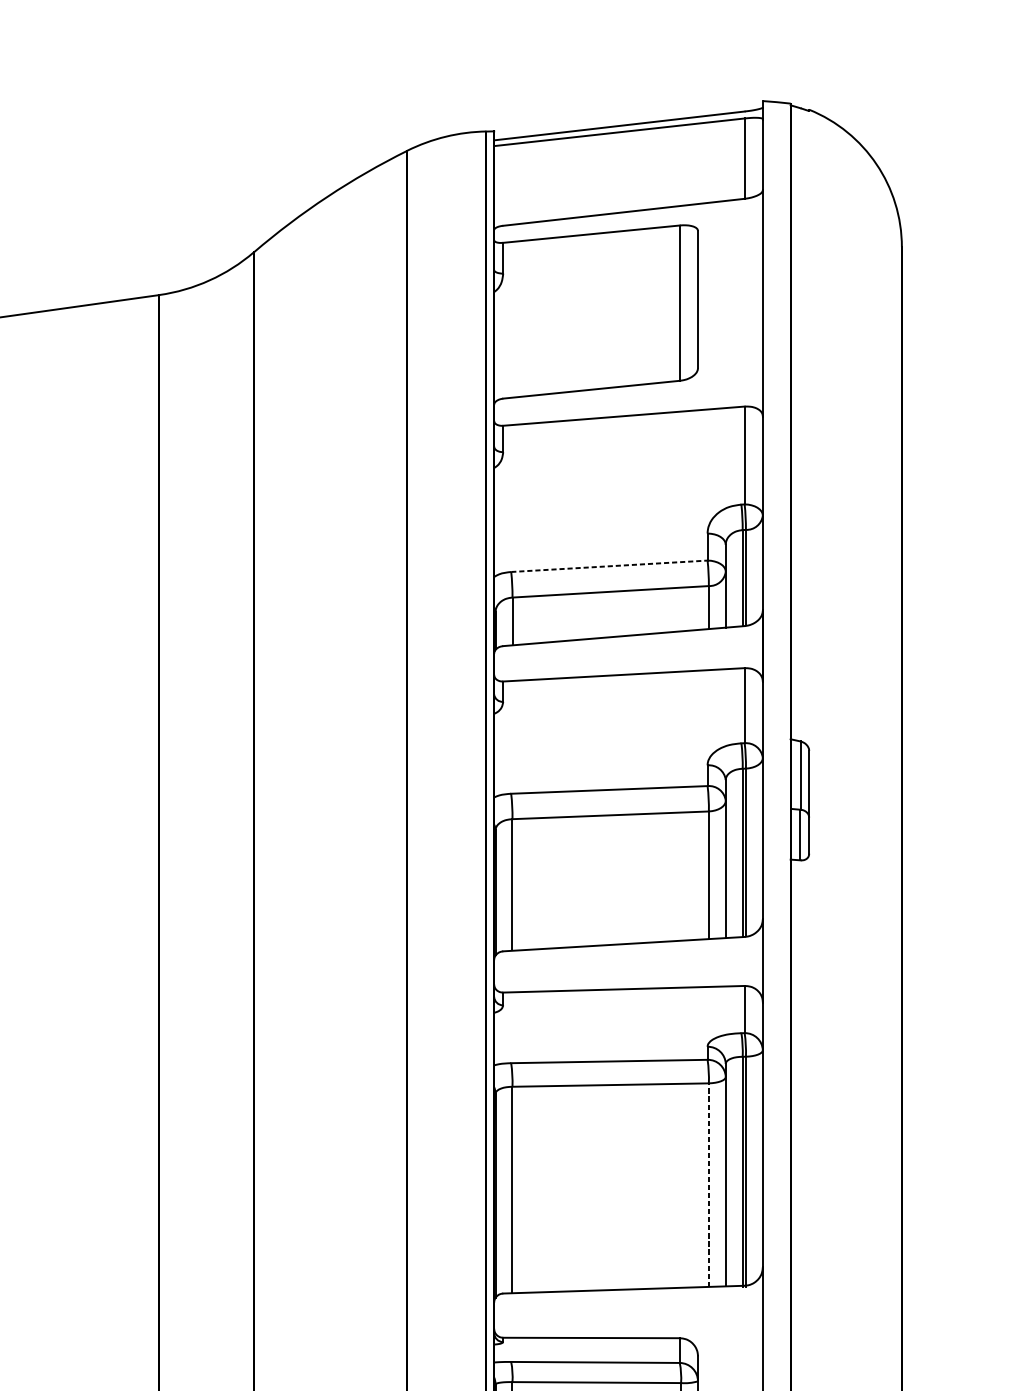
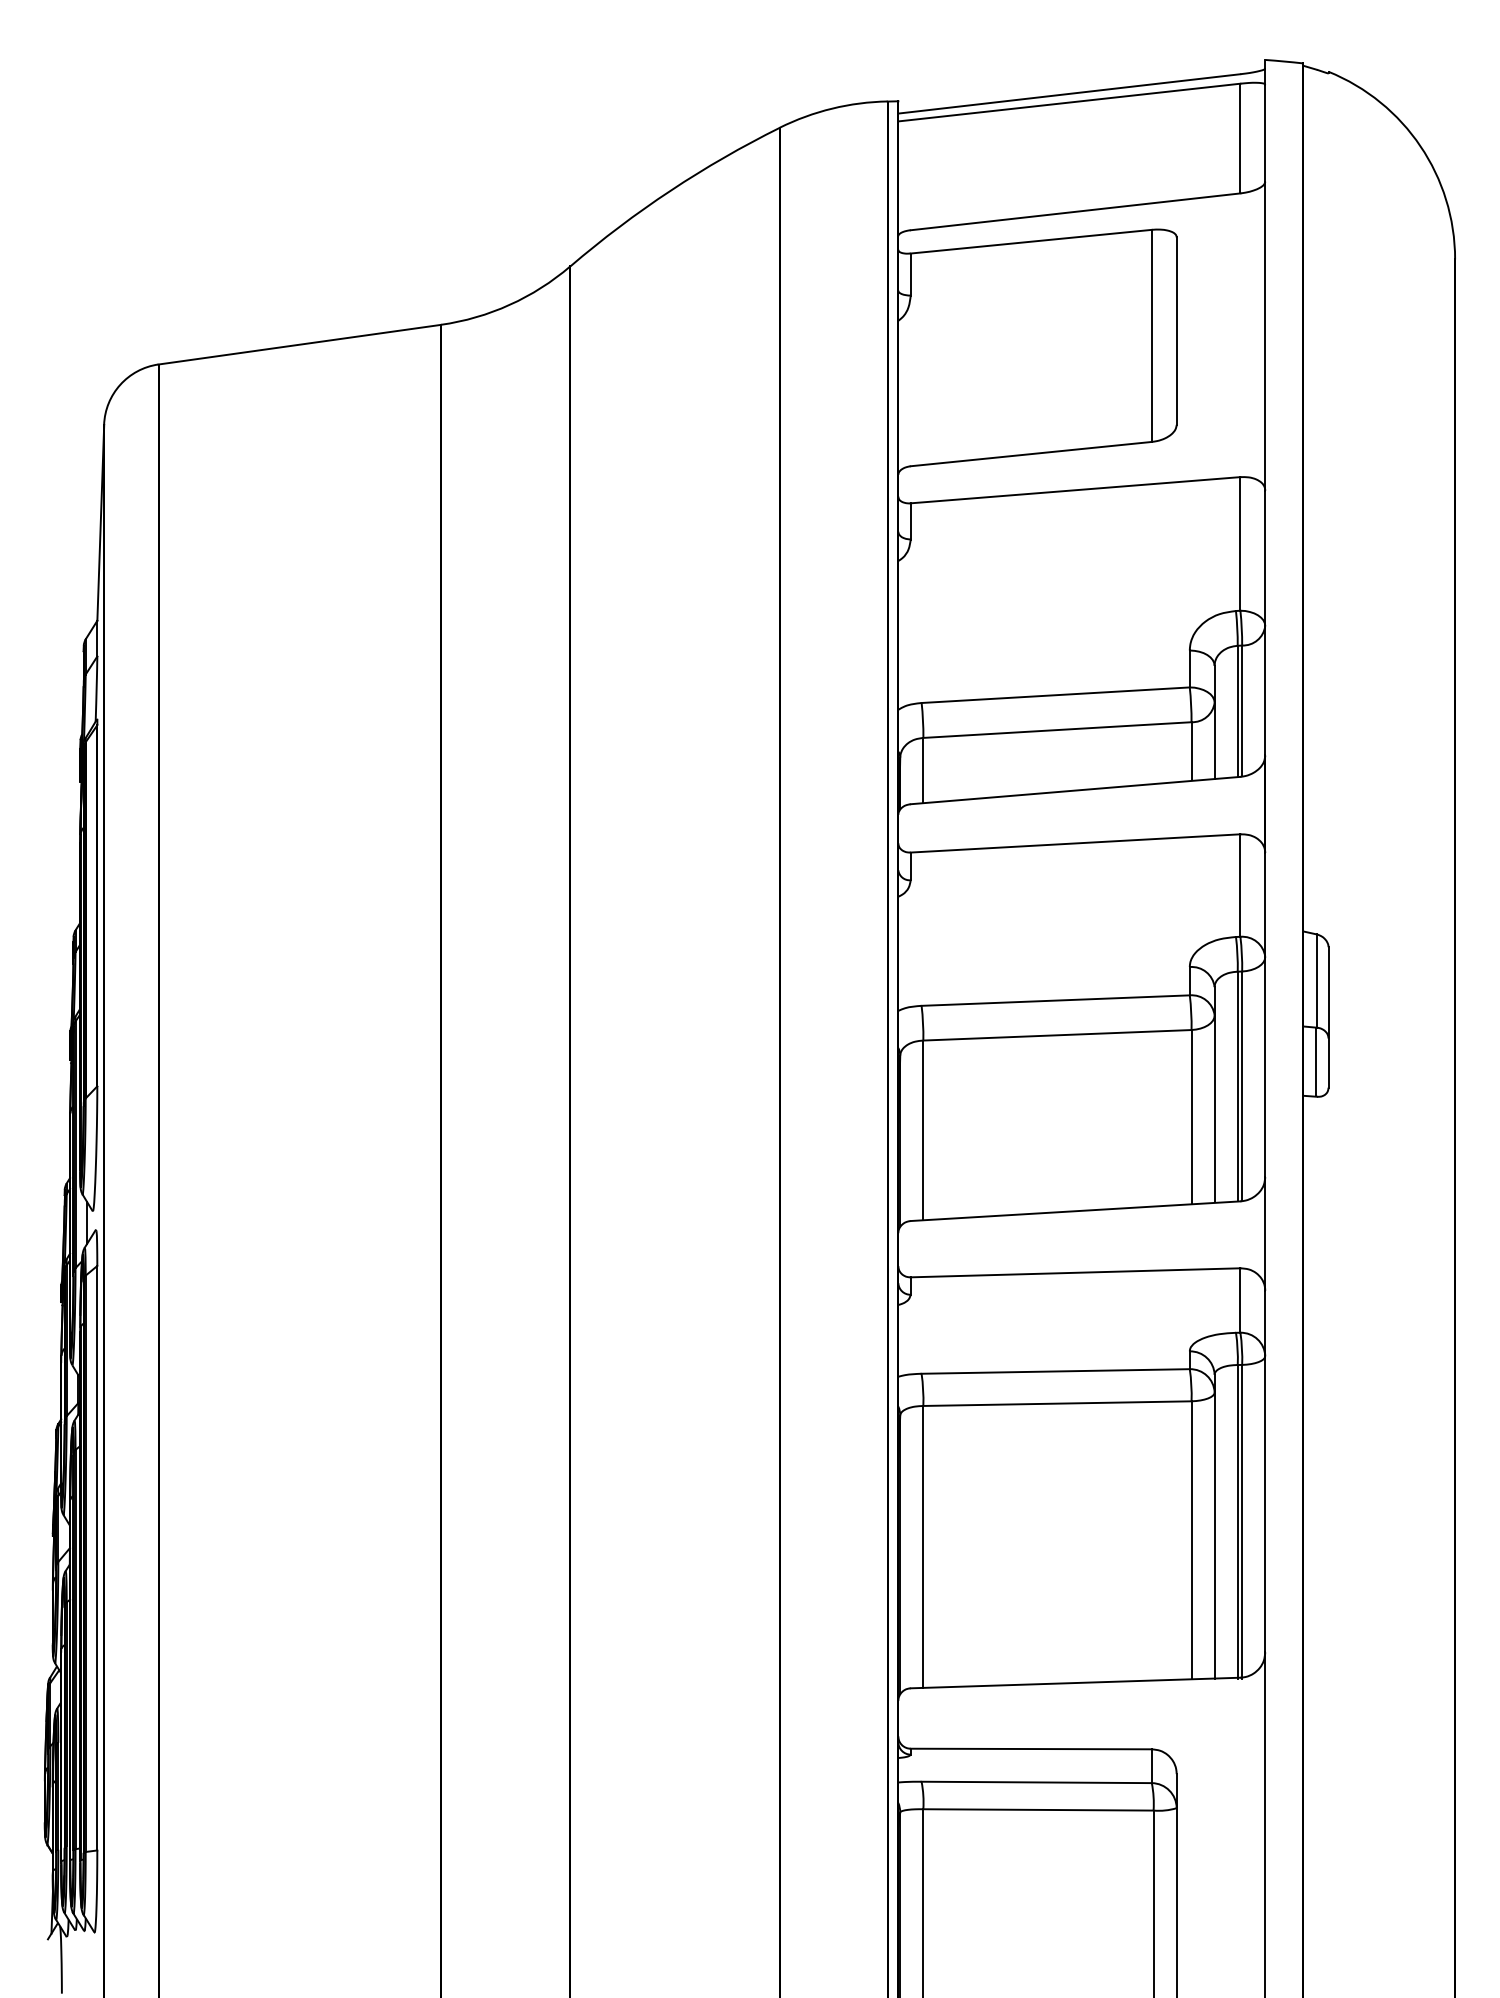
line: (609, 566) -> (1056, 695), dashed -> solid
line: (708, 1185) -> (1191, 1540), dashed -> solid

